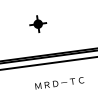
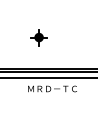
text: (59, 82) -> (52, 88), moved

